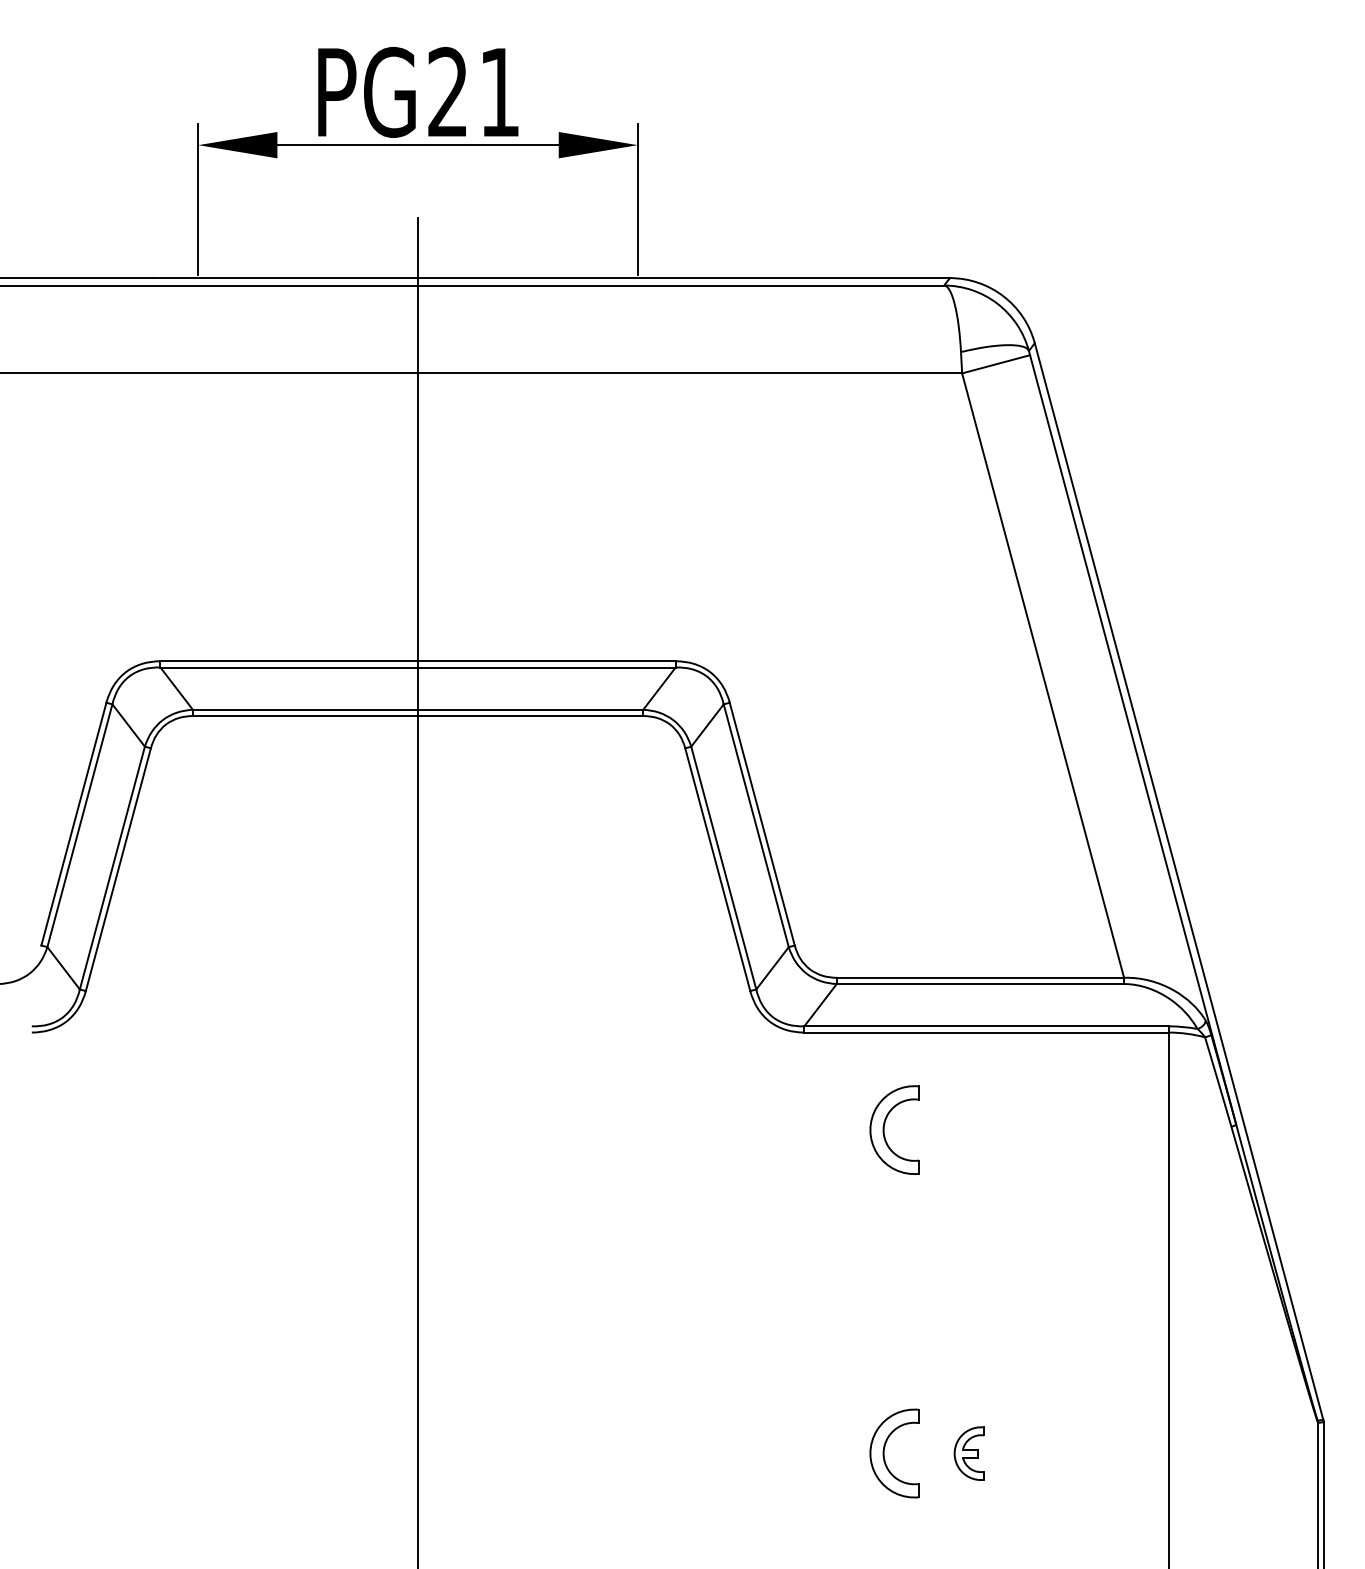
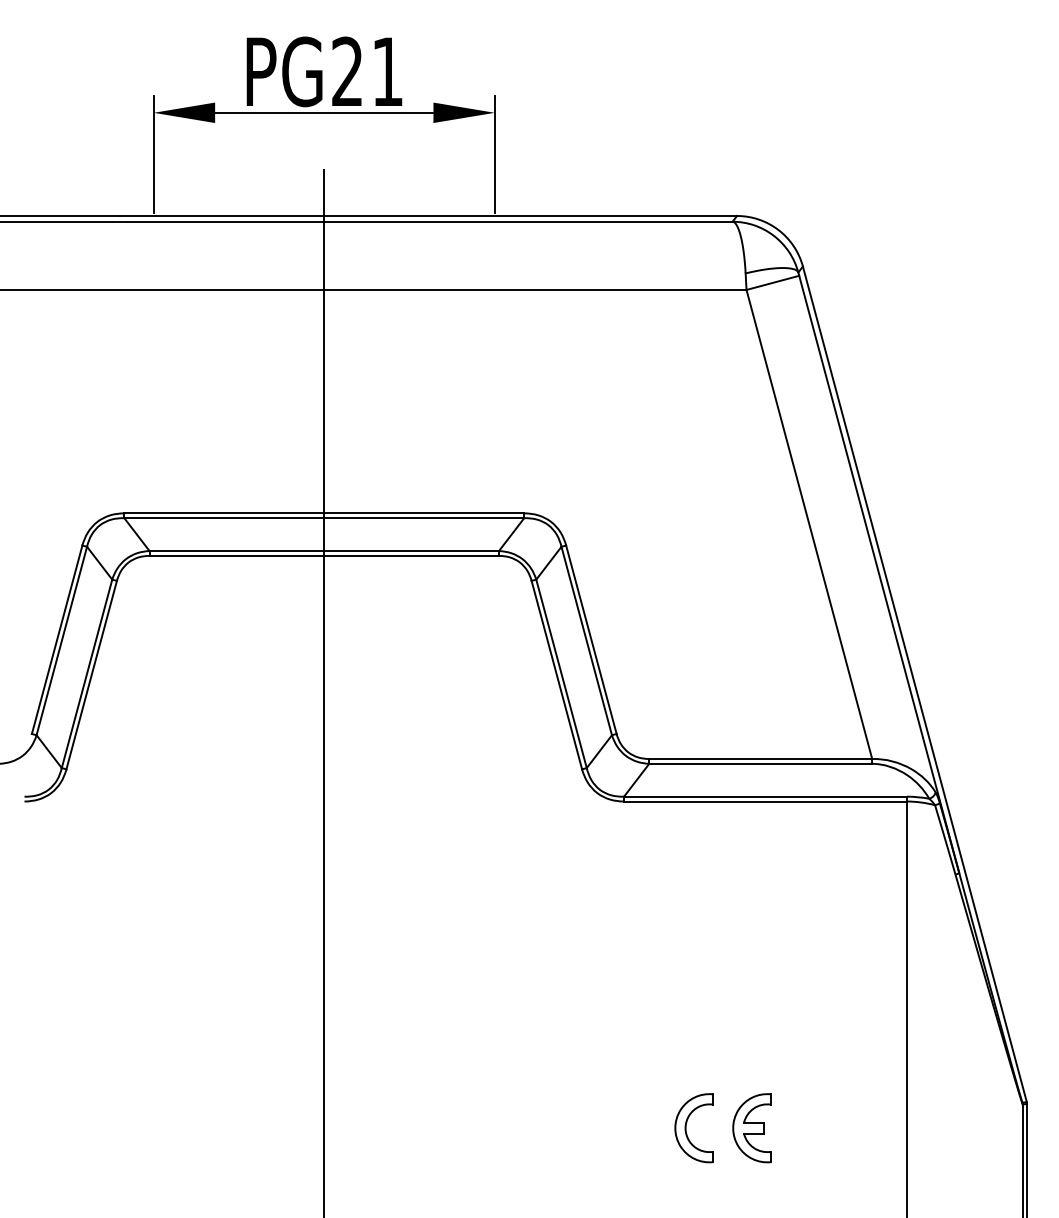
part: (884, 1130) -> (686, 877), removed
part: (968, 1453) -> (751, 1128), size x1.67

